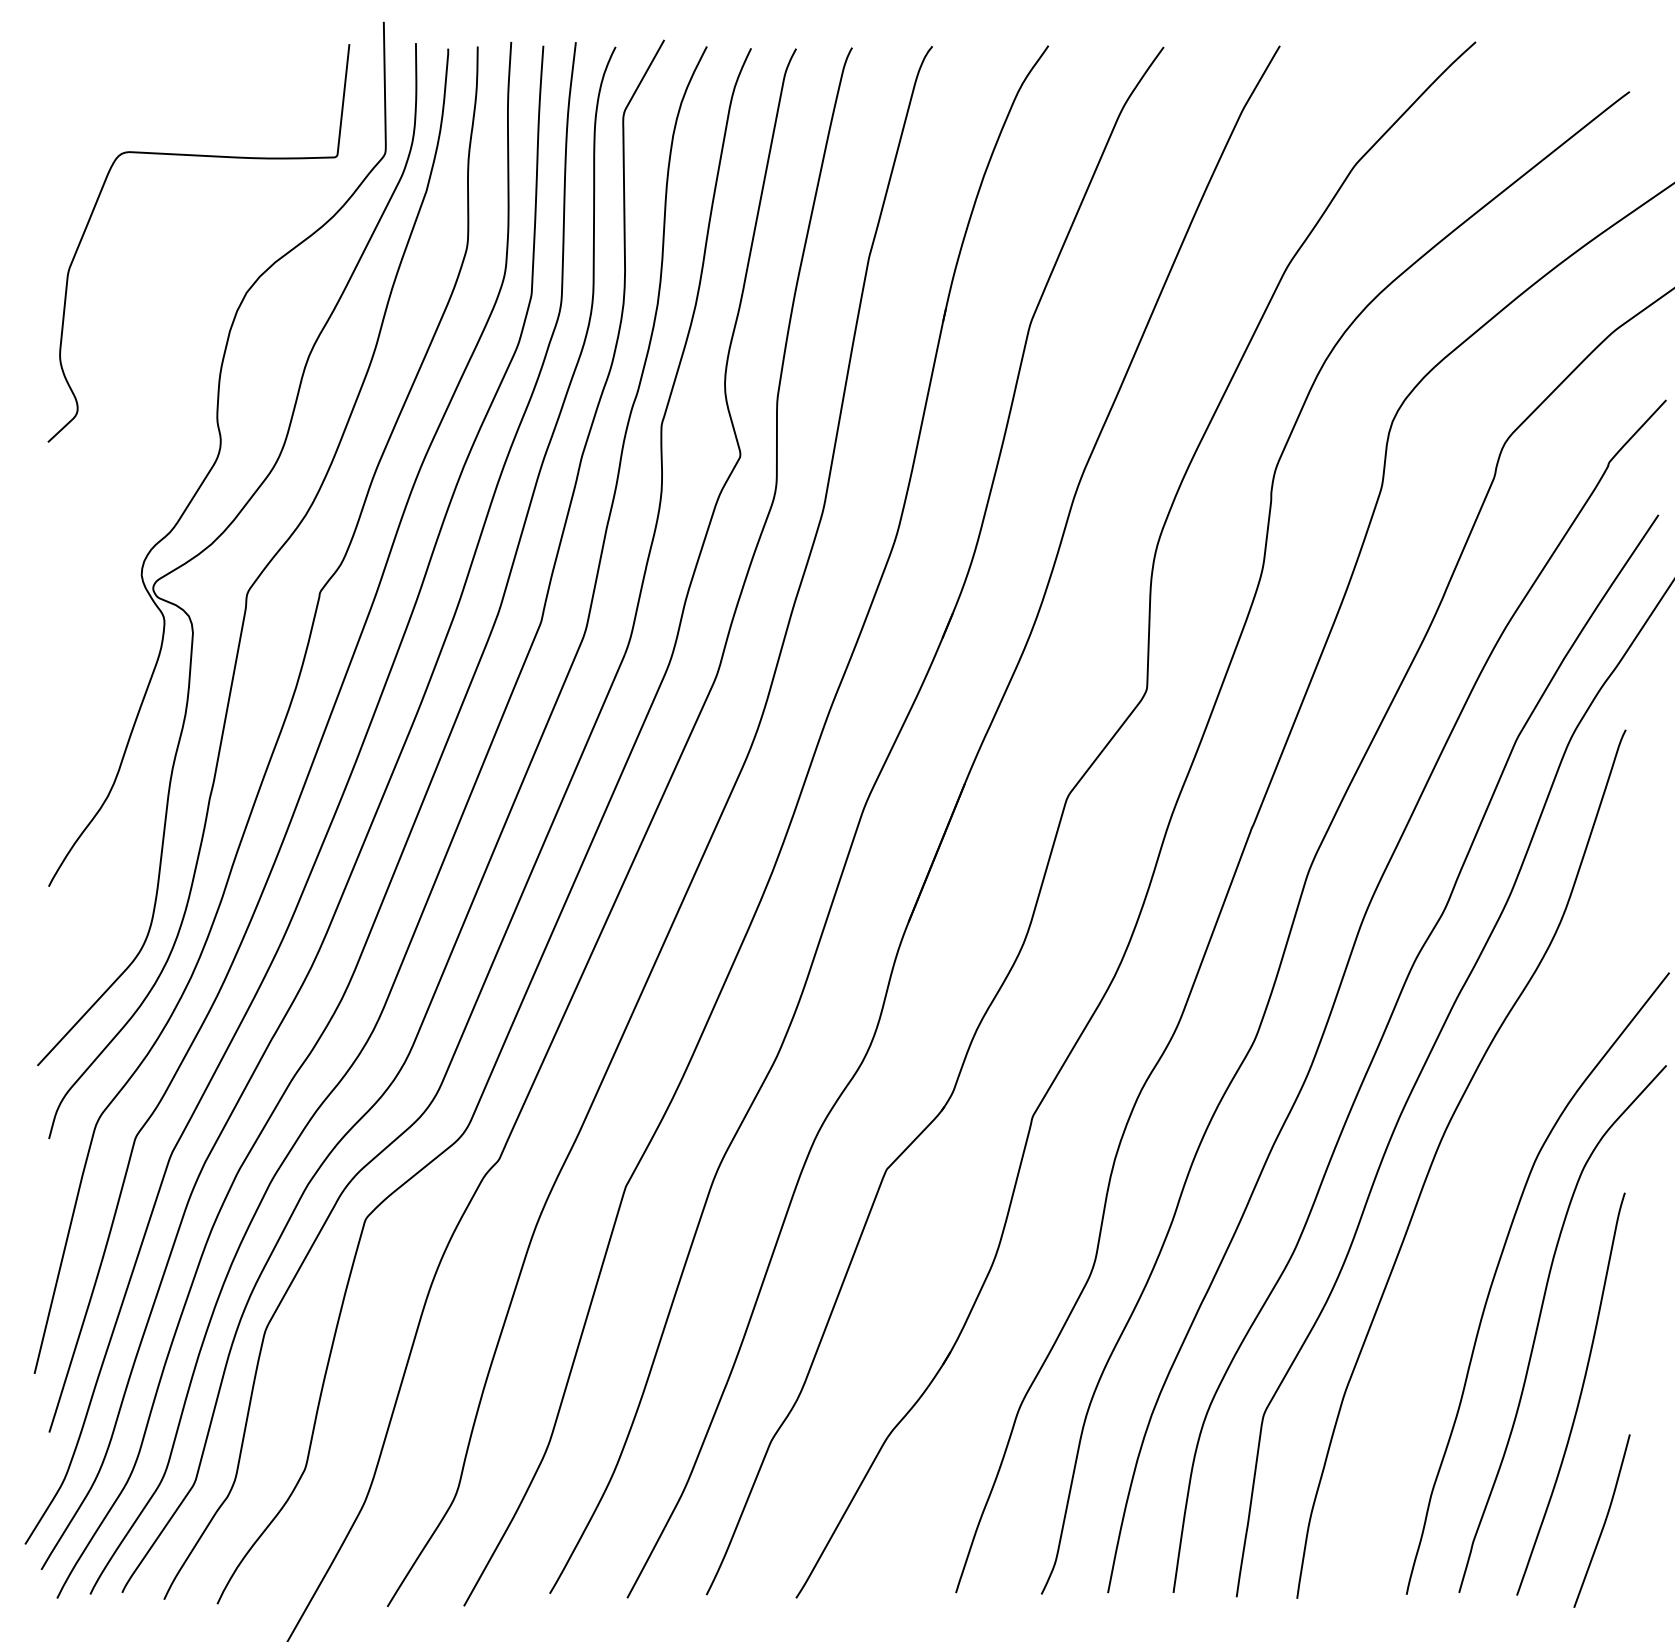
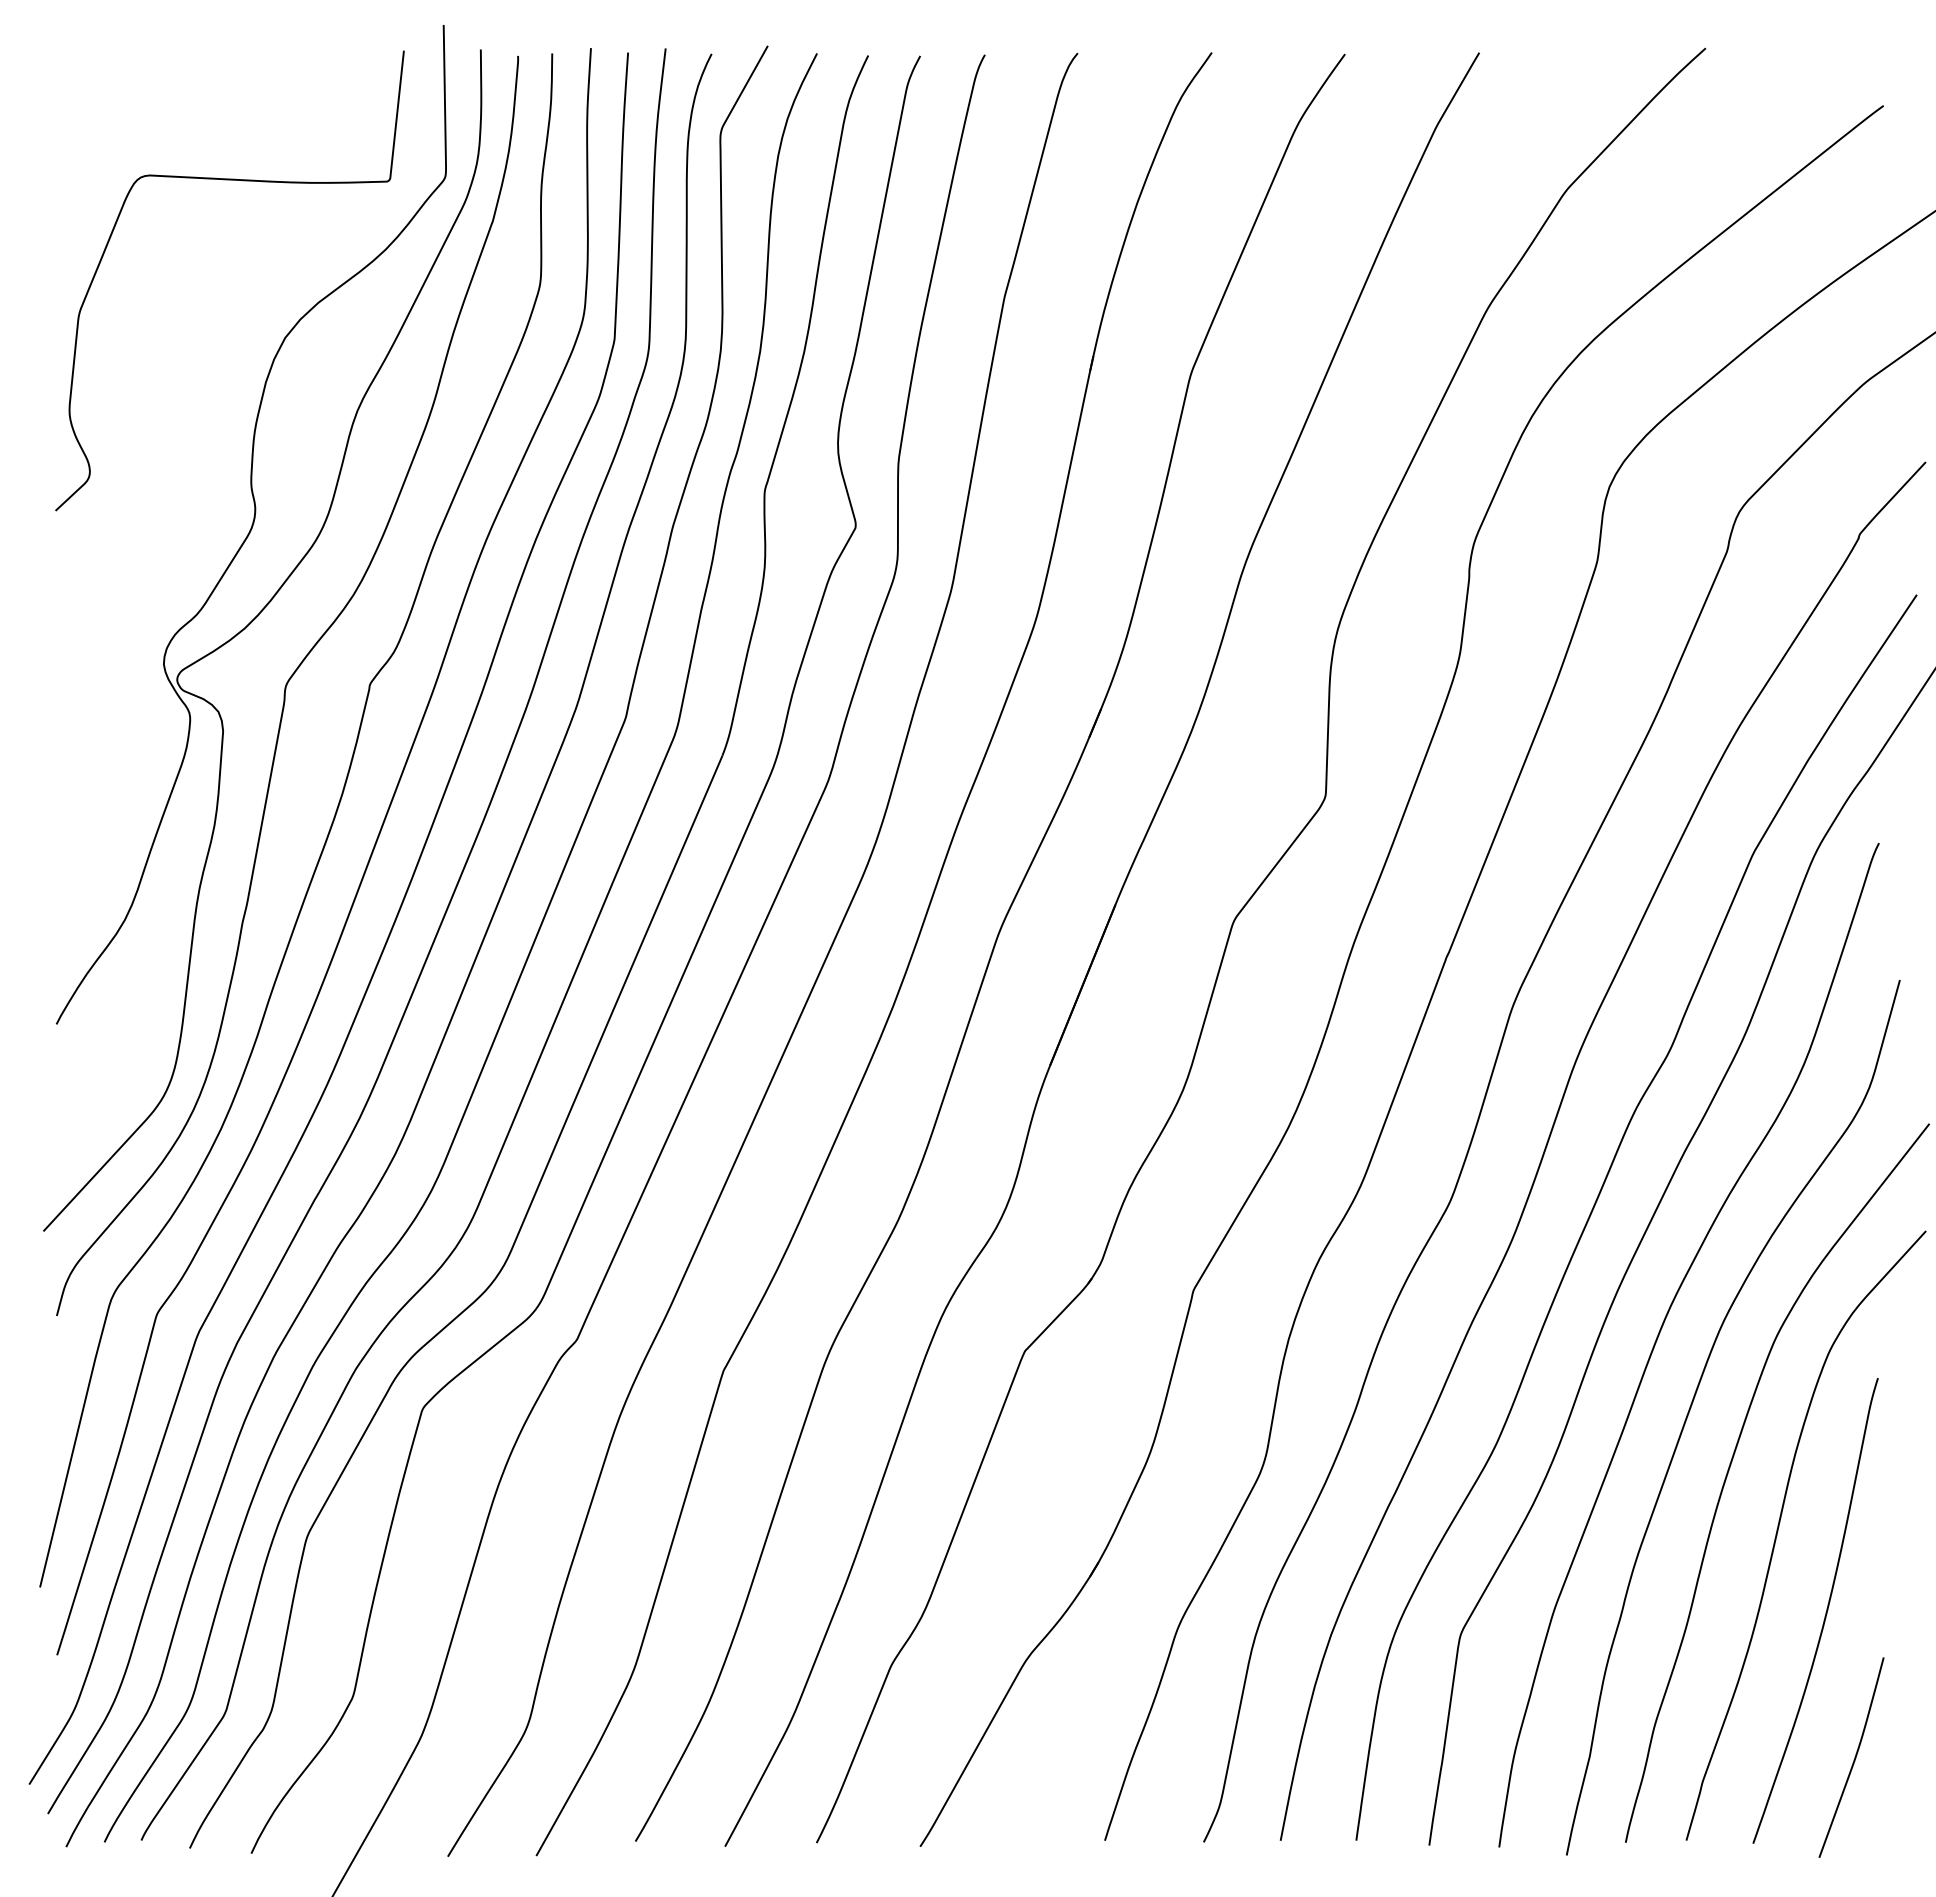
curve: (1465, 1213) -> (1693, 1402), added

